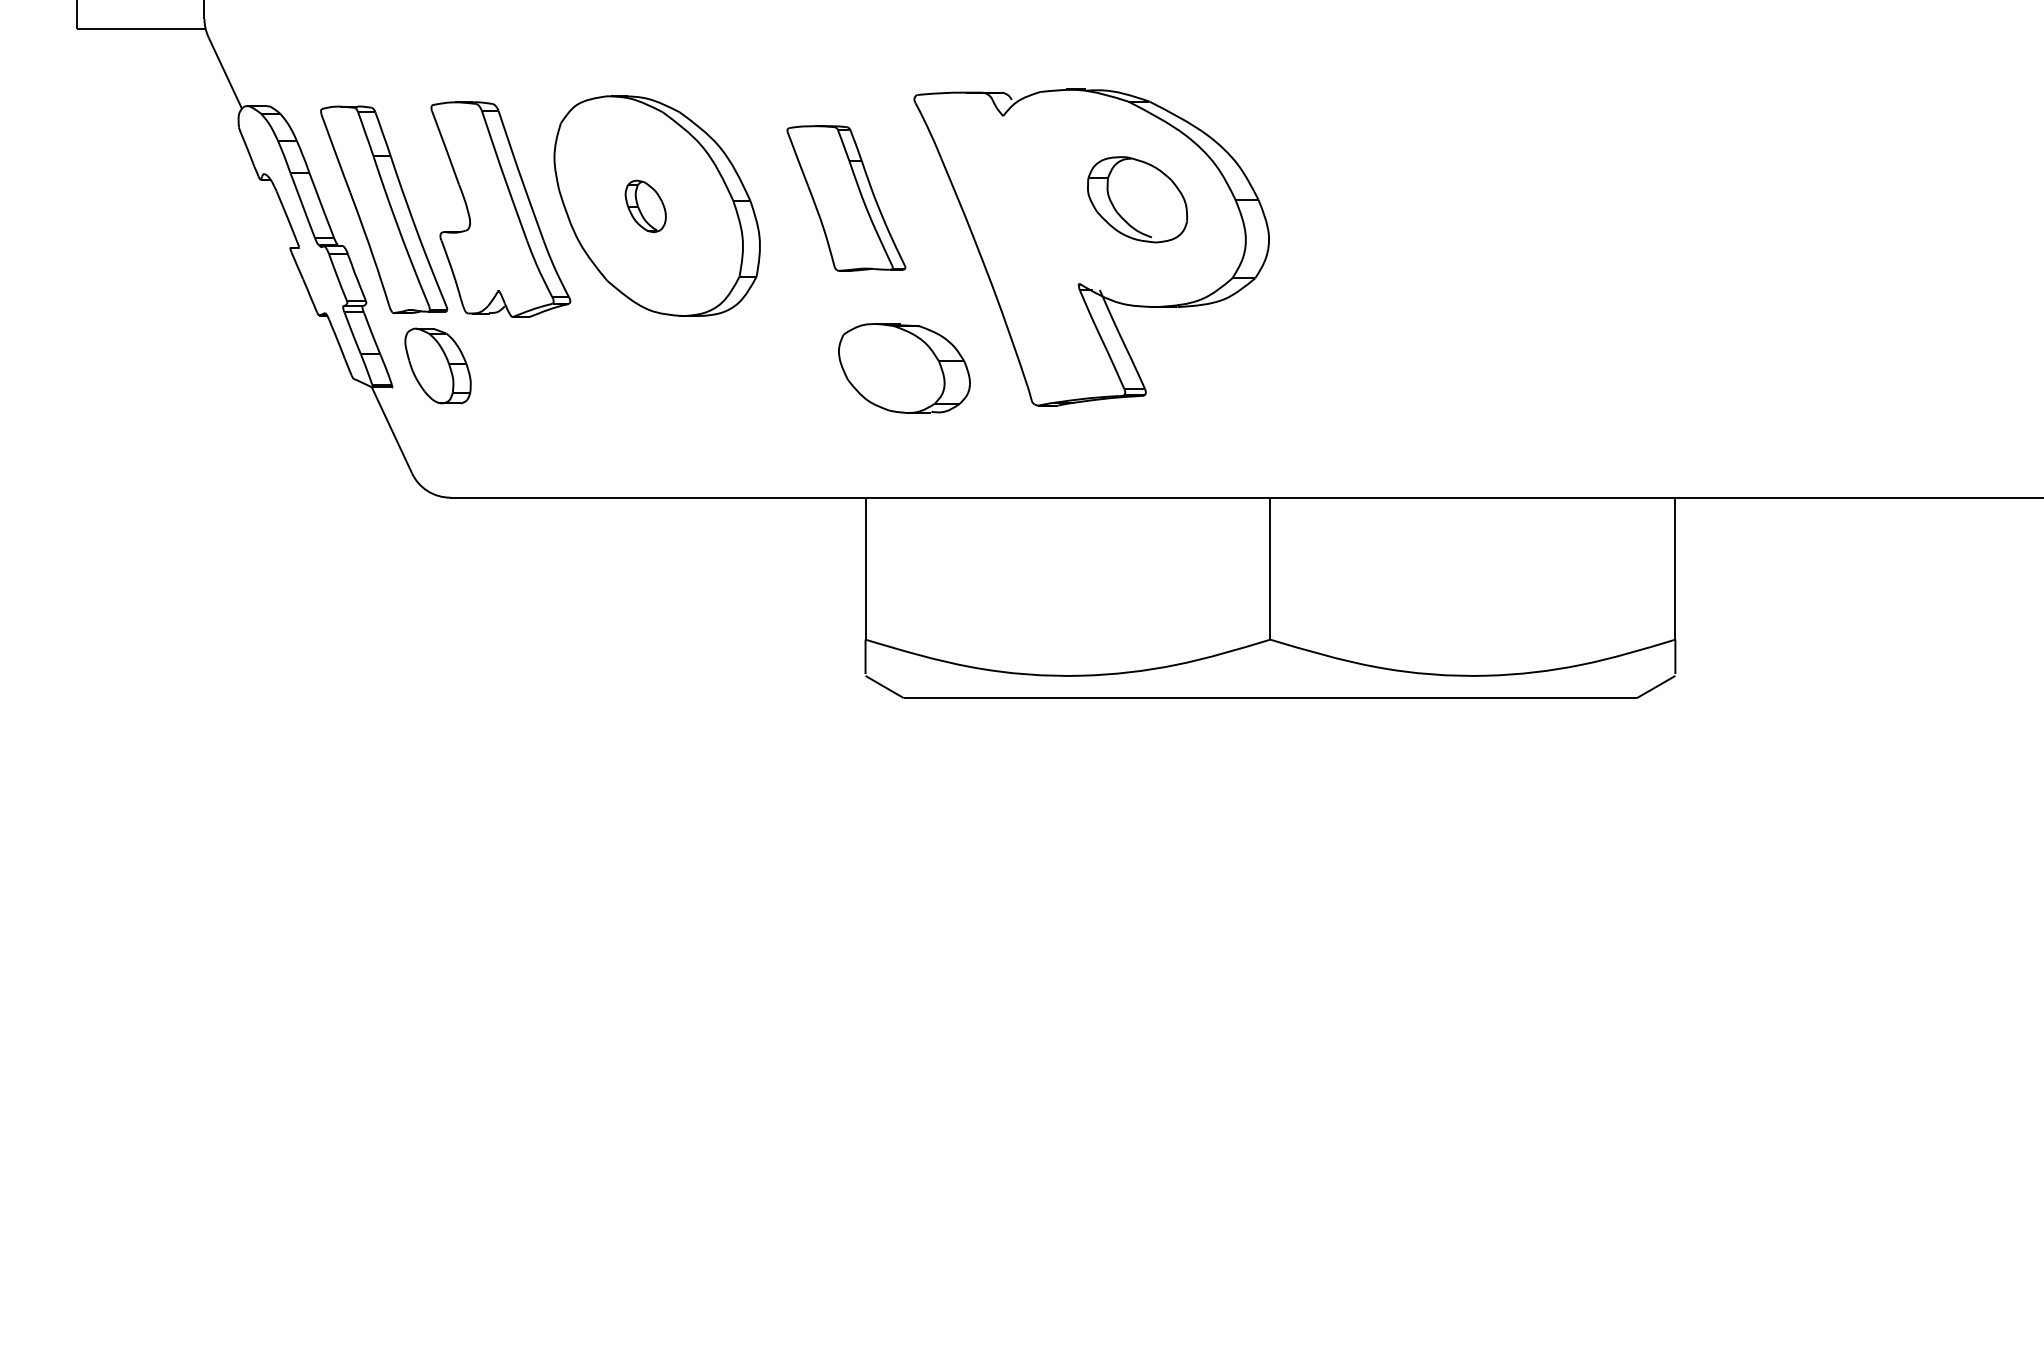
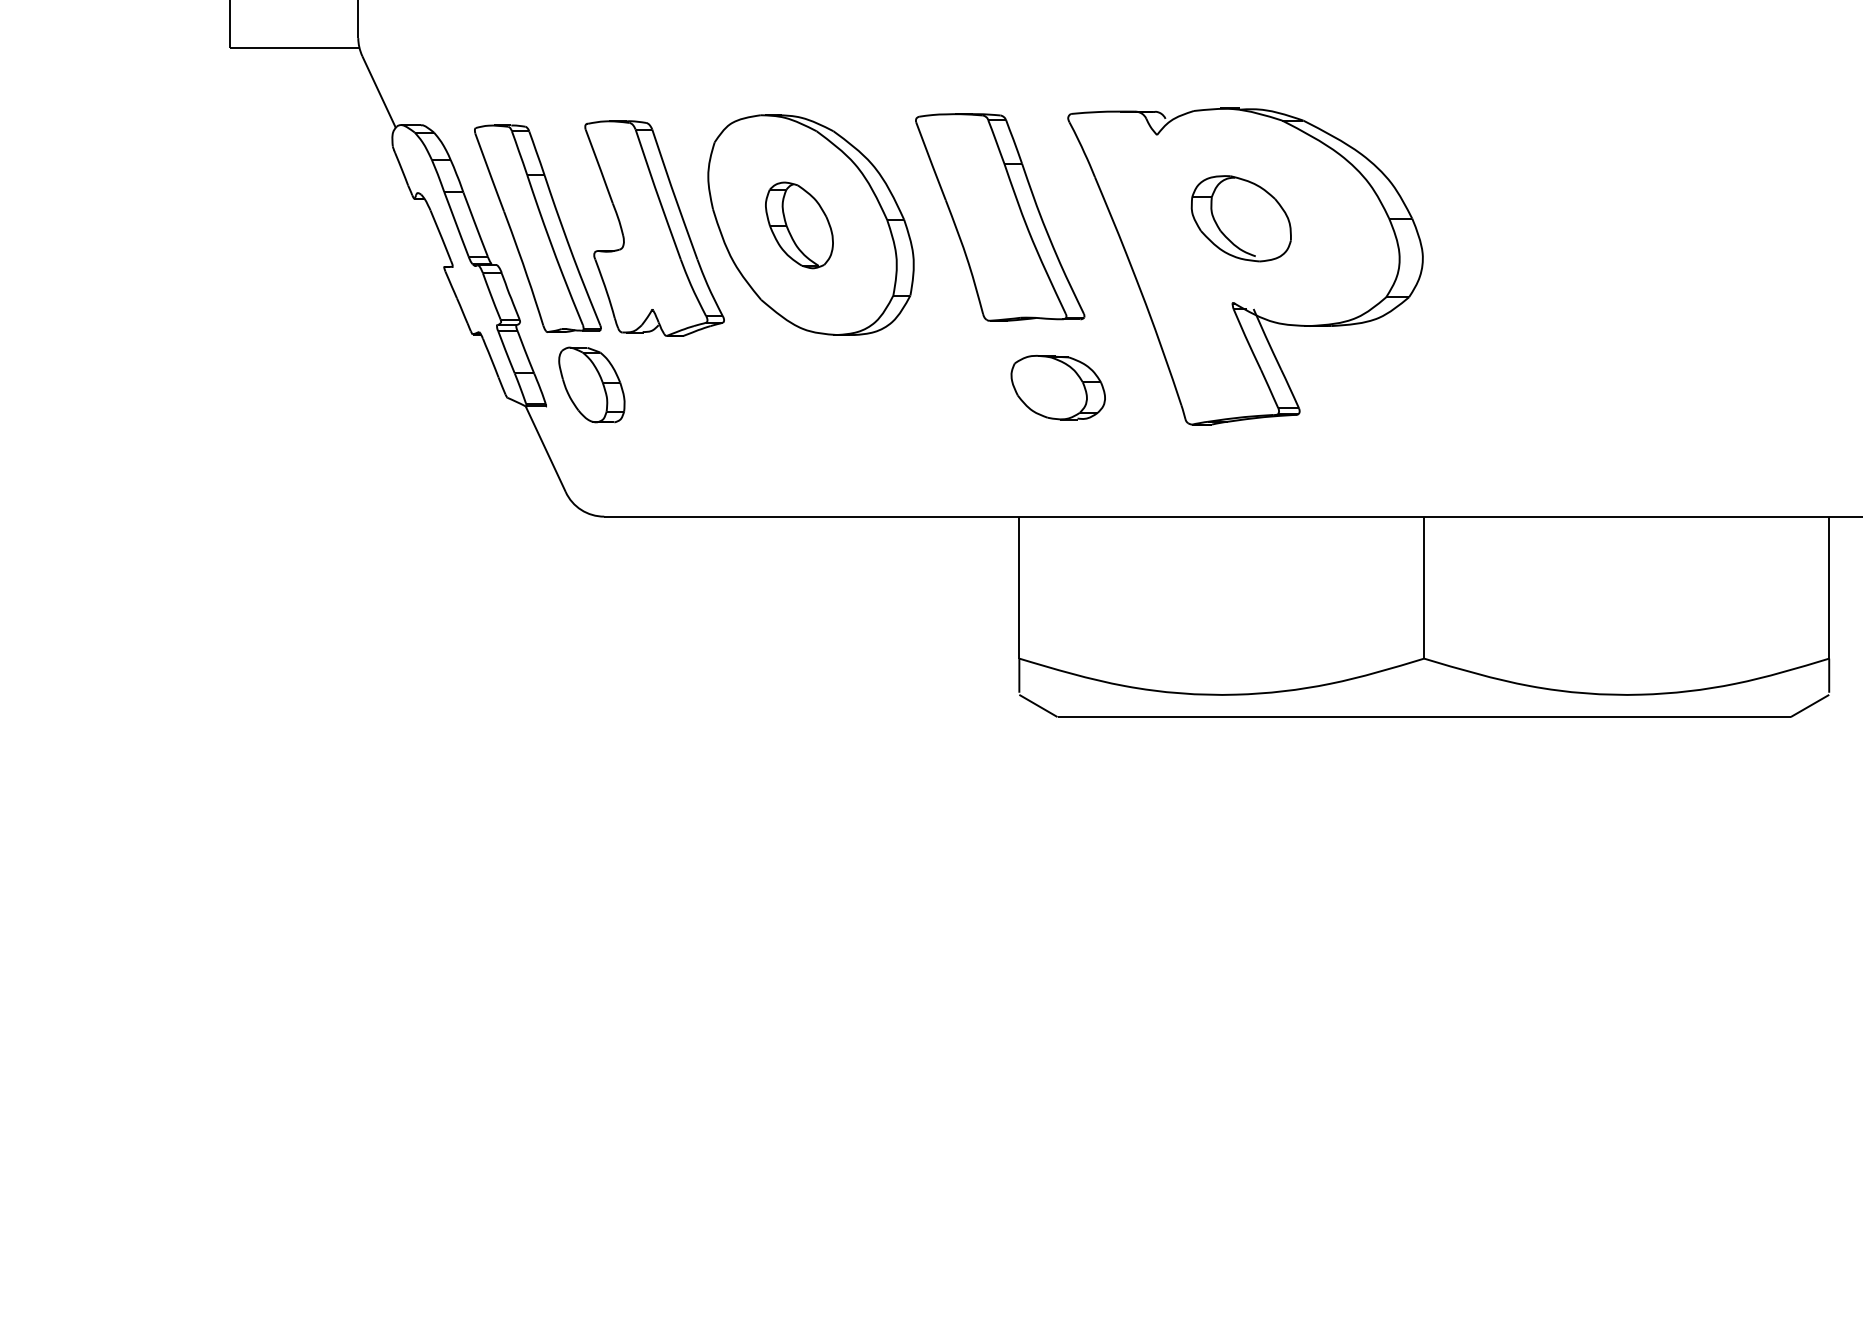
part: (846, 198) -> (1000, 217), size x1.43
part: (1137, 199) -> (1241, 218), moved
part: (645, 206) -> (799, 225), size x1.67
part: (904, 368) -> (1058, 387), size x0.71

